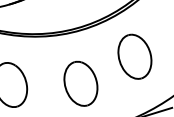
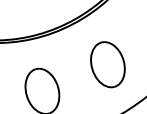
part: (134, 56) -> (107, 64), moved

